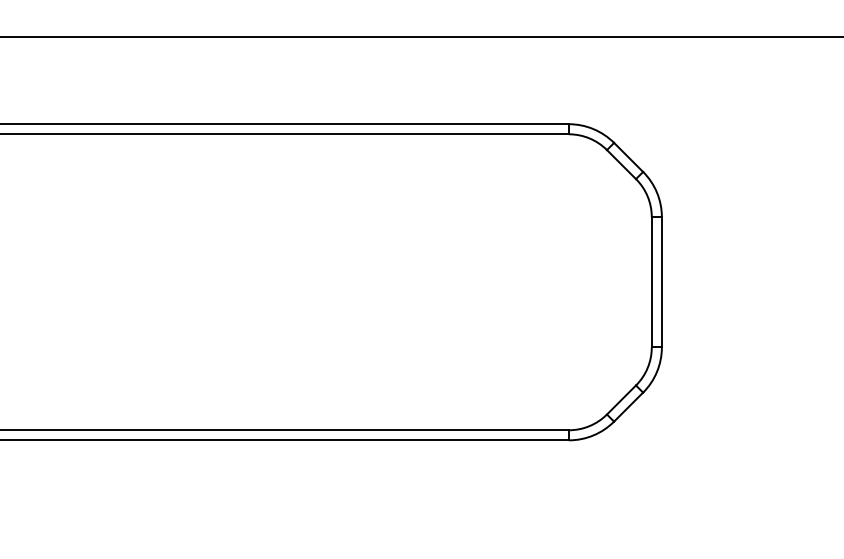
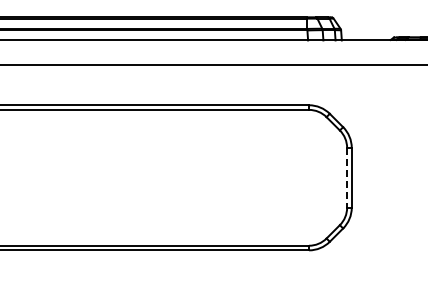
line: (652, 281) -> (347, 177), solid -> dashed

